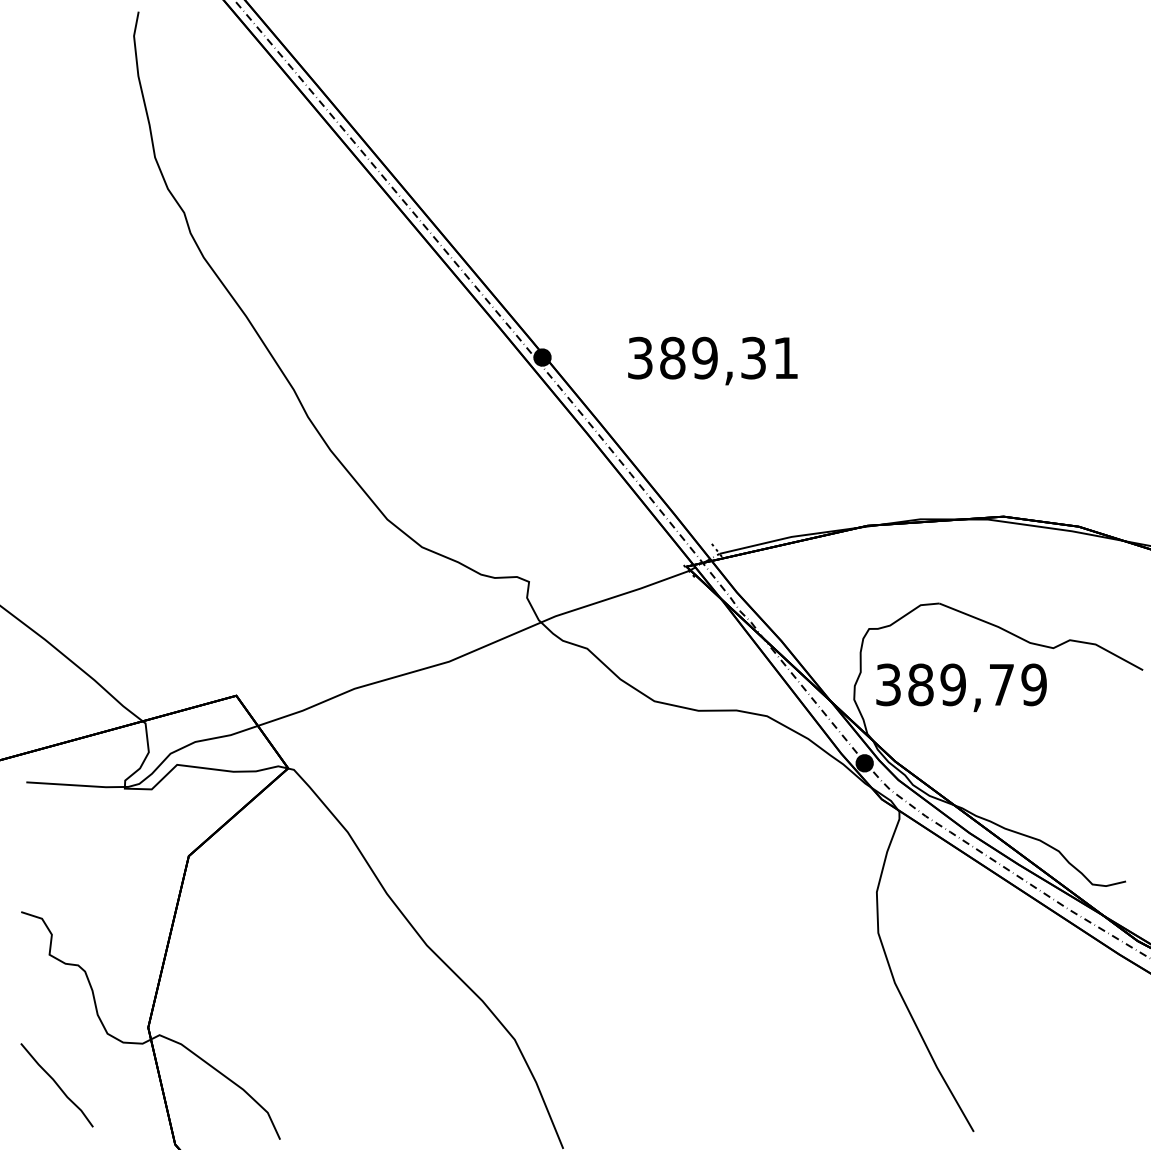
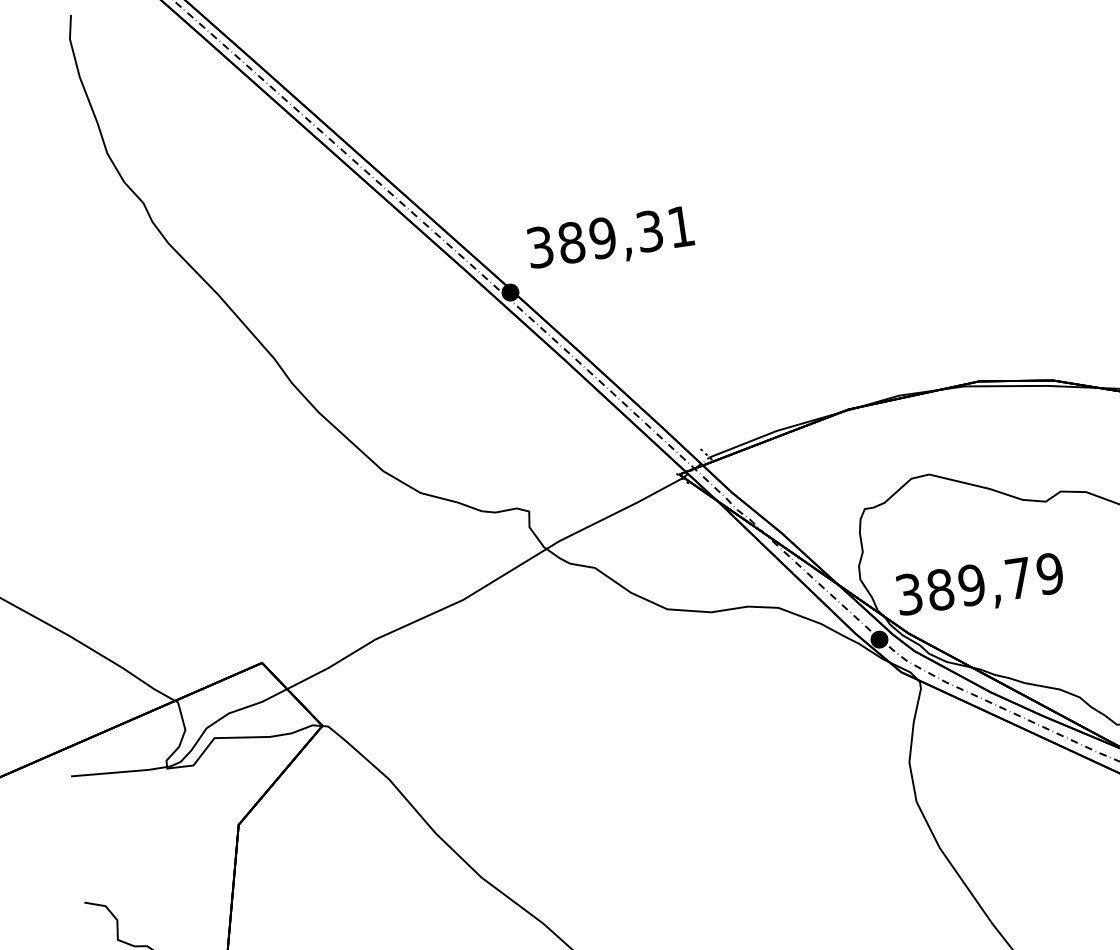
text: (712, 360) -> (610, 239), moved
text: (961, 687) -> (980, 586), moved

